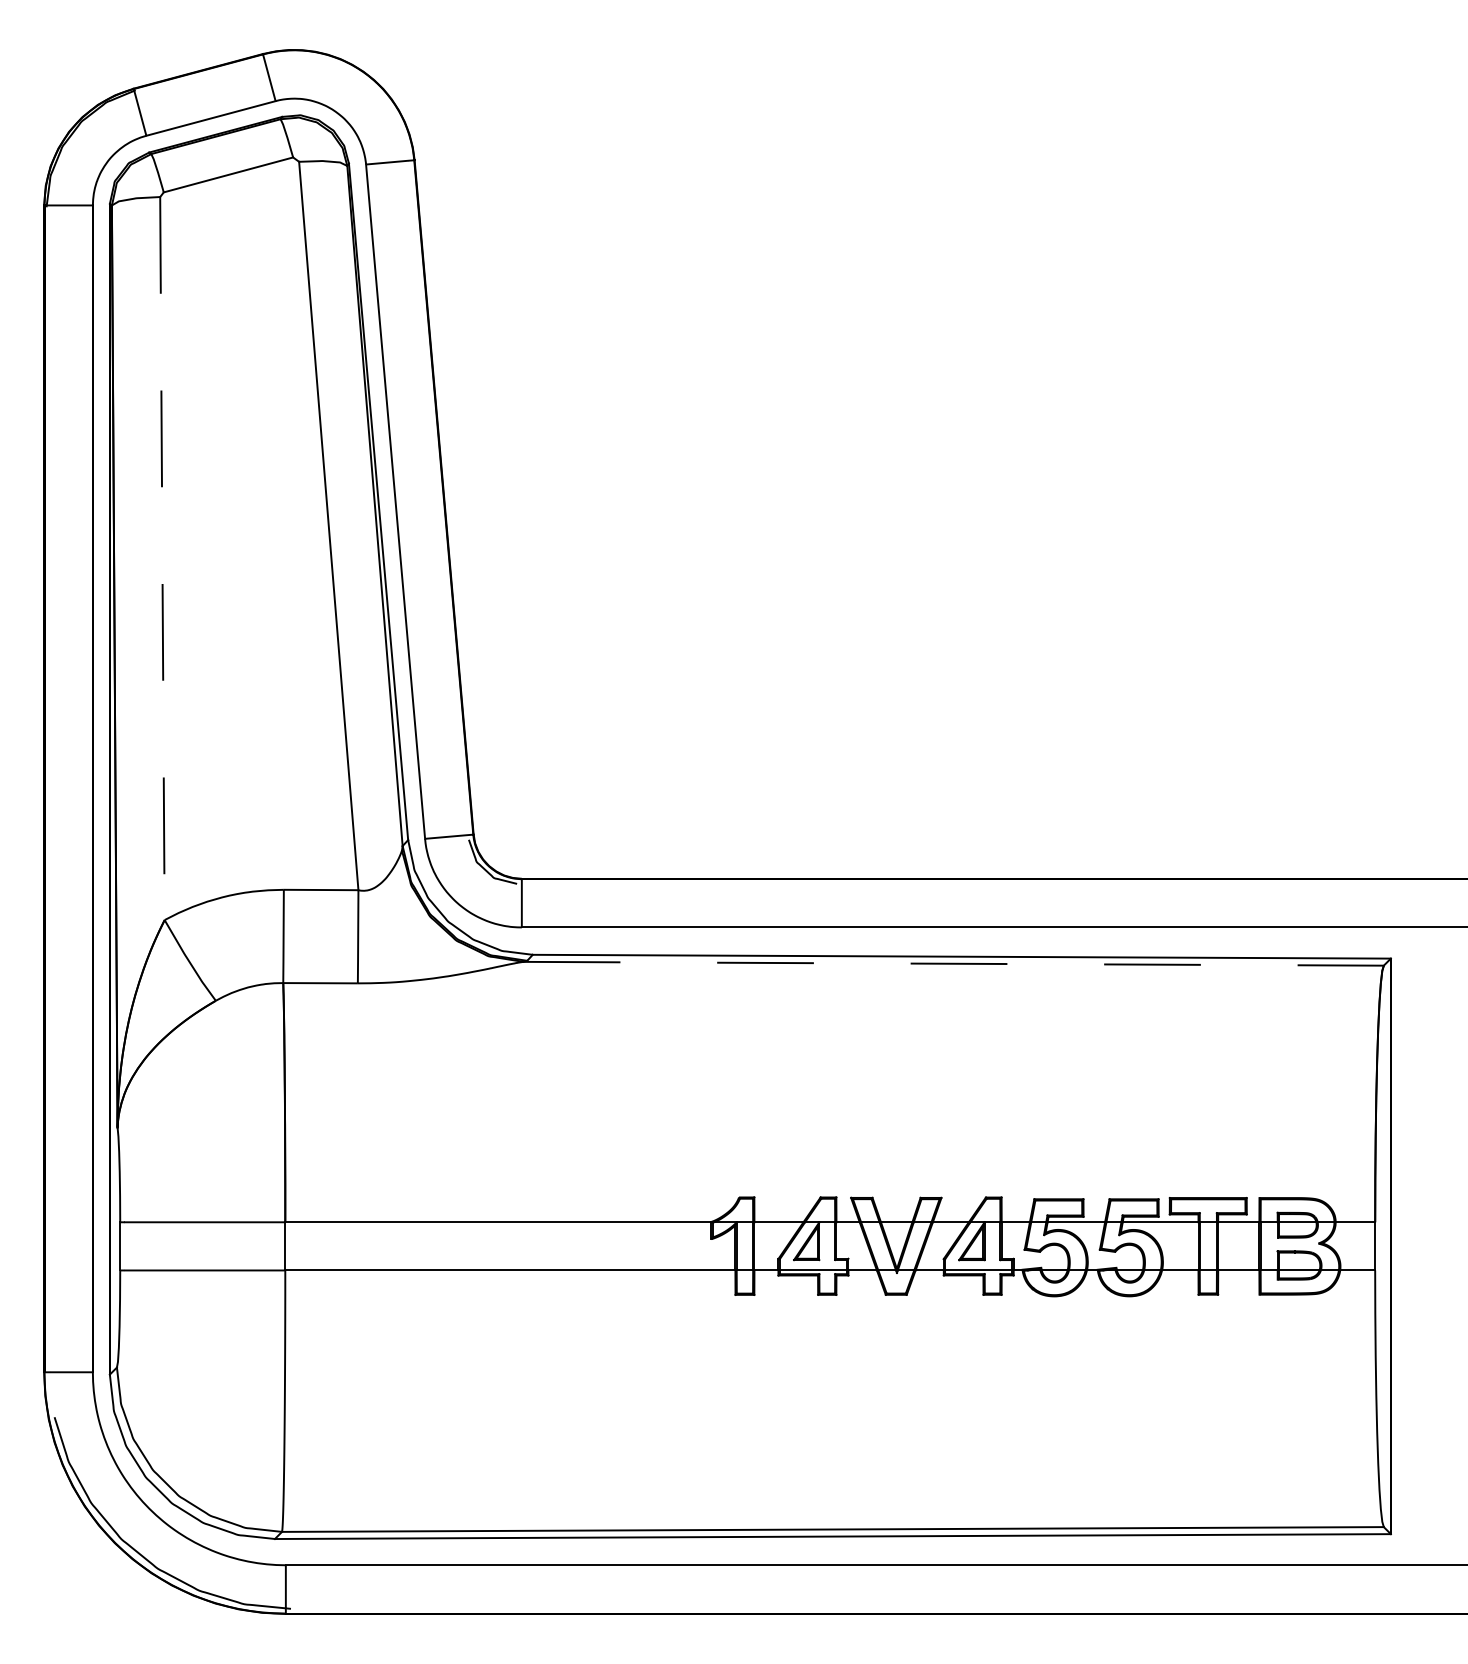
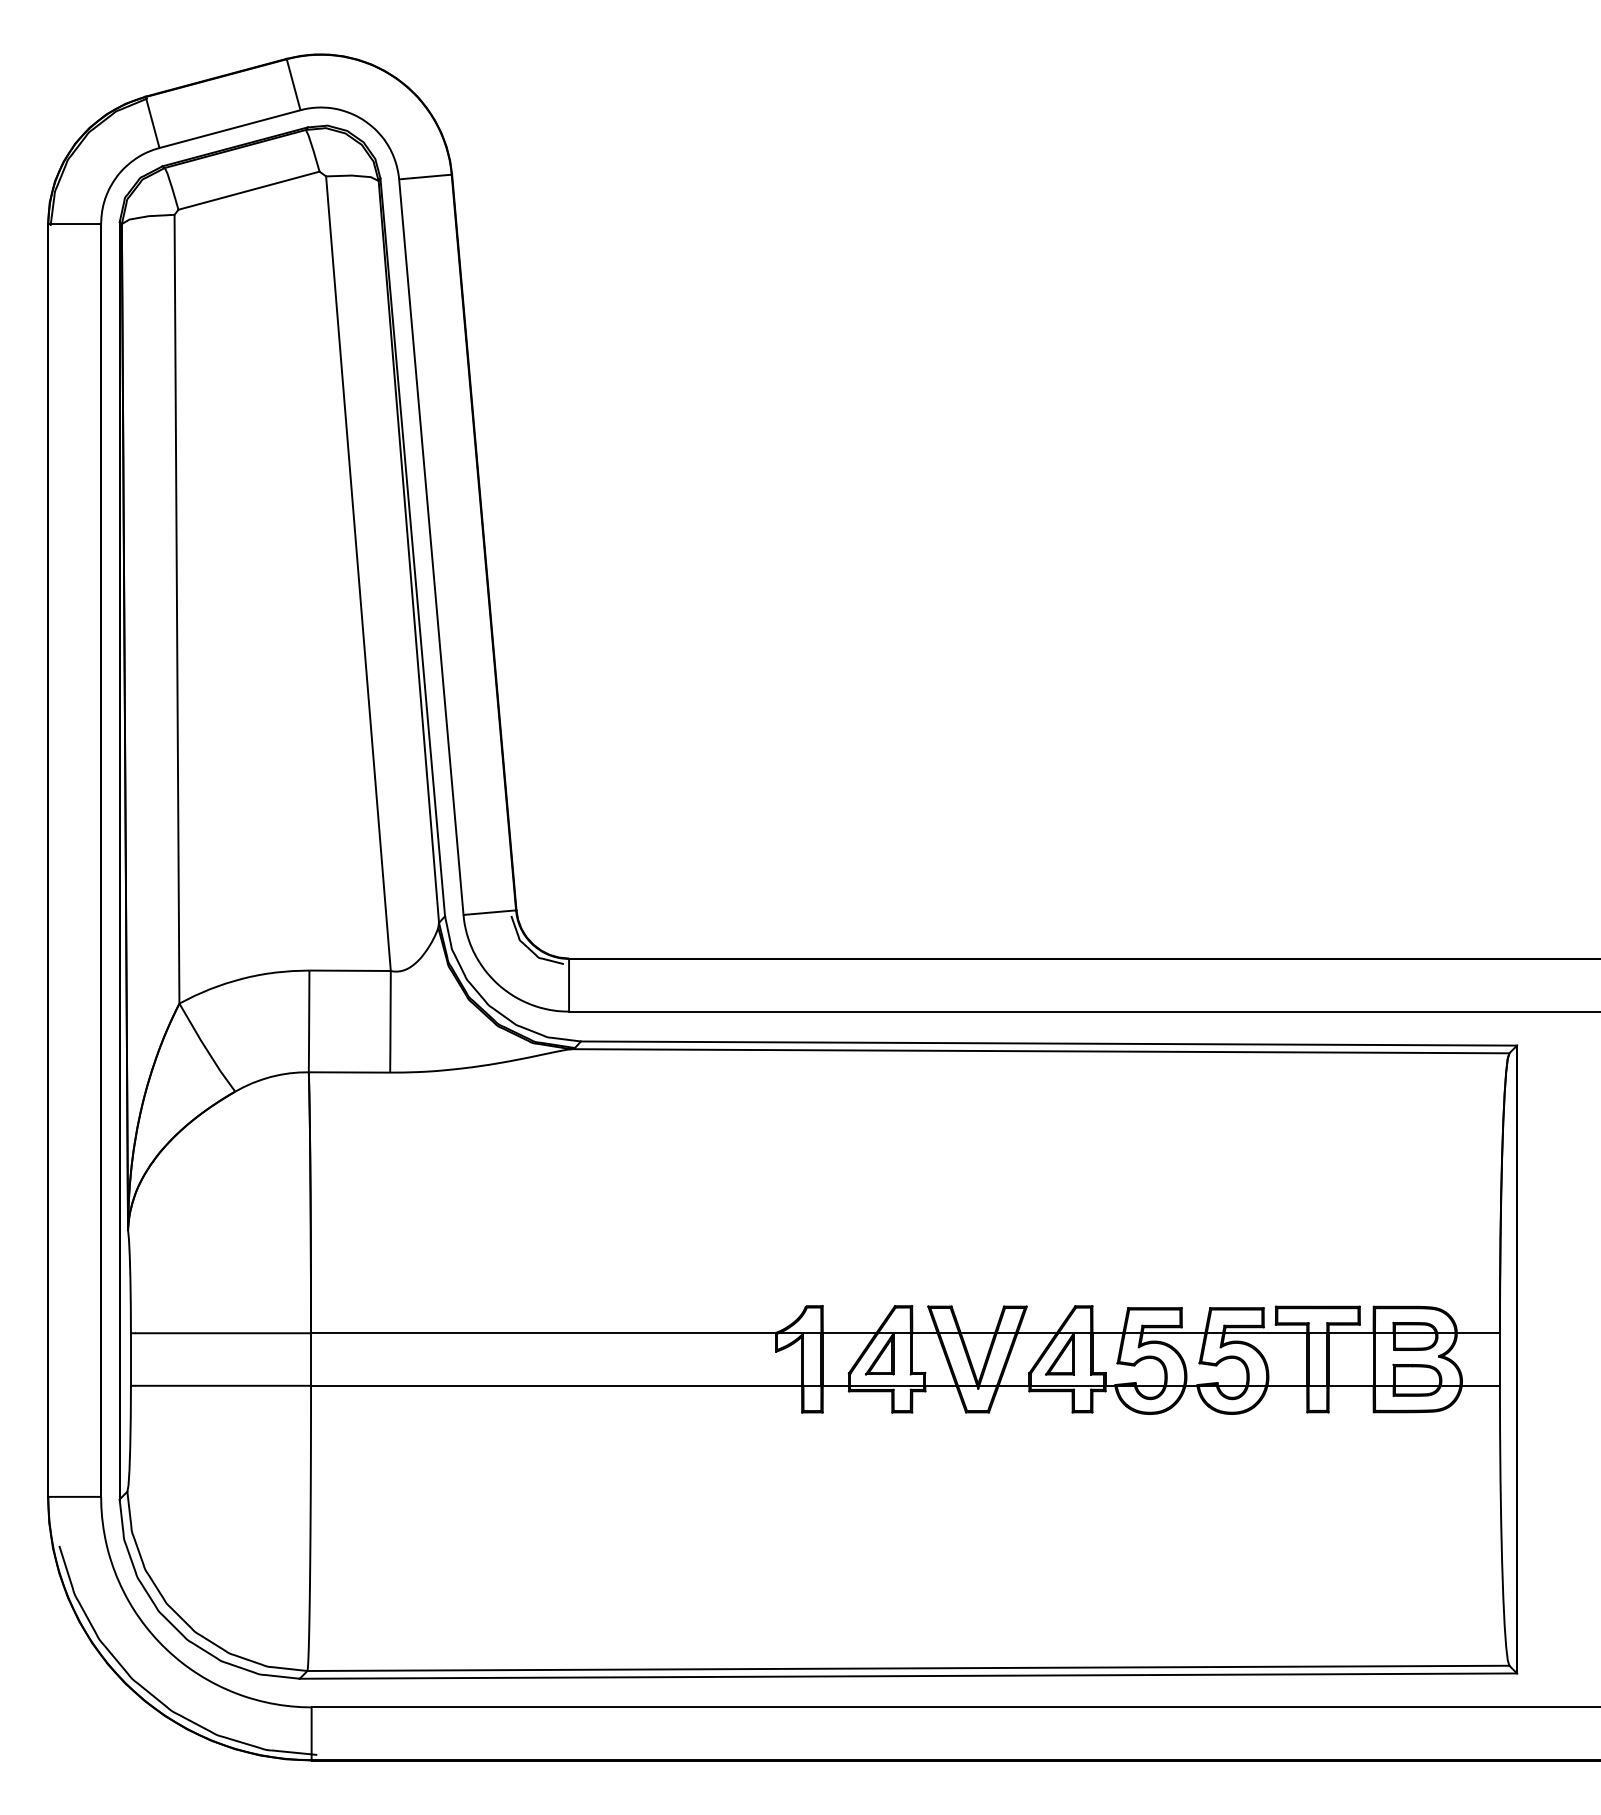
line: (162, 558) -> (177, 609), dashed -> solid
line: (954, 964) -> (1040, 1051), dashed -> solid

